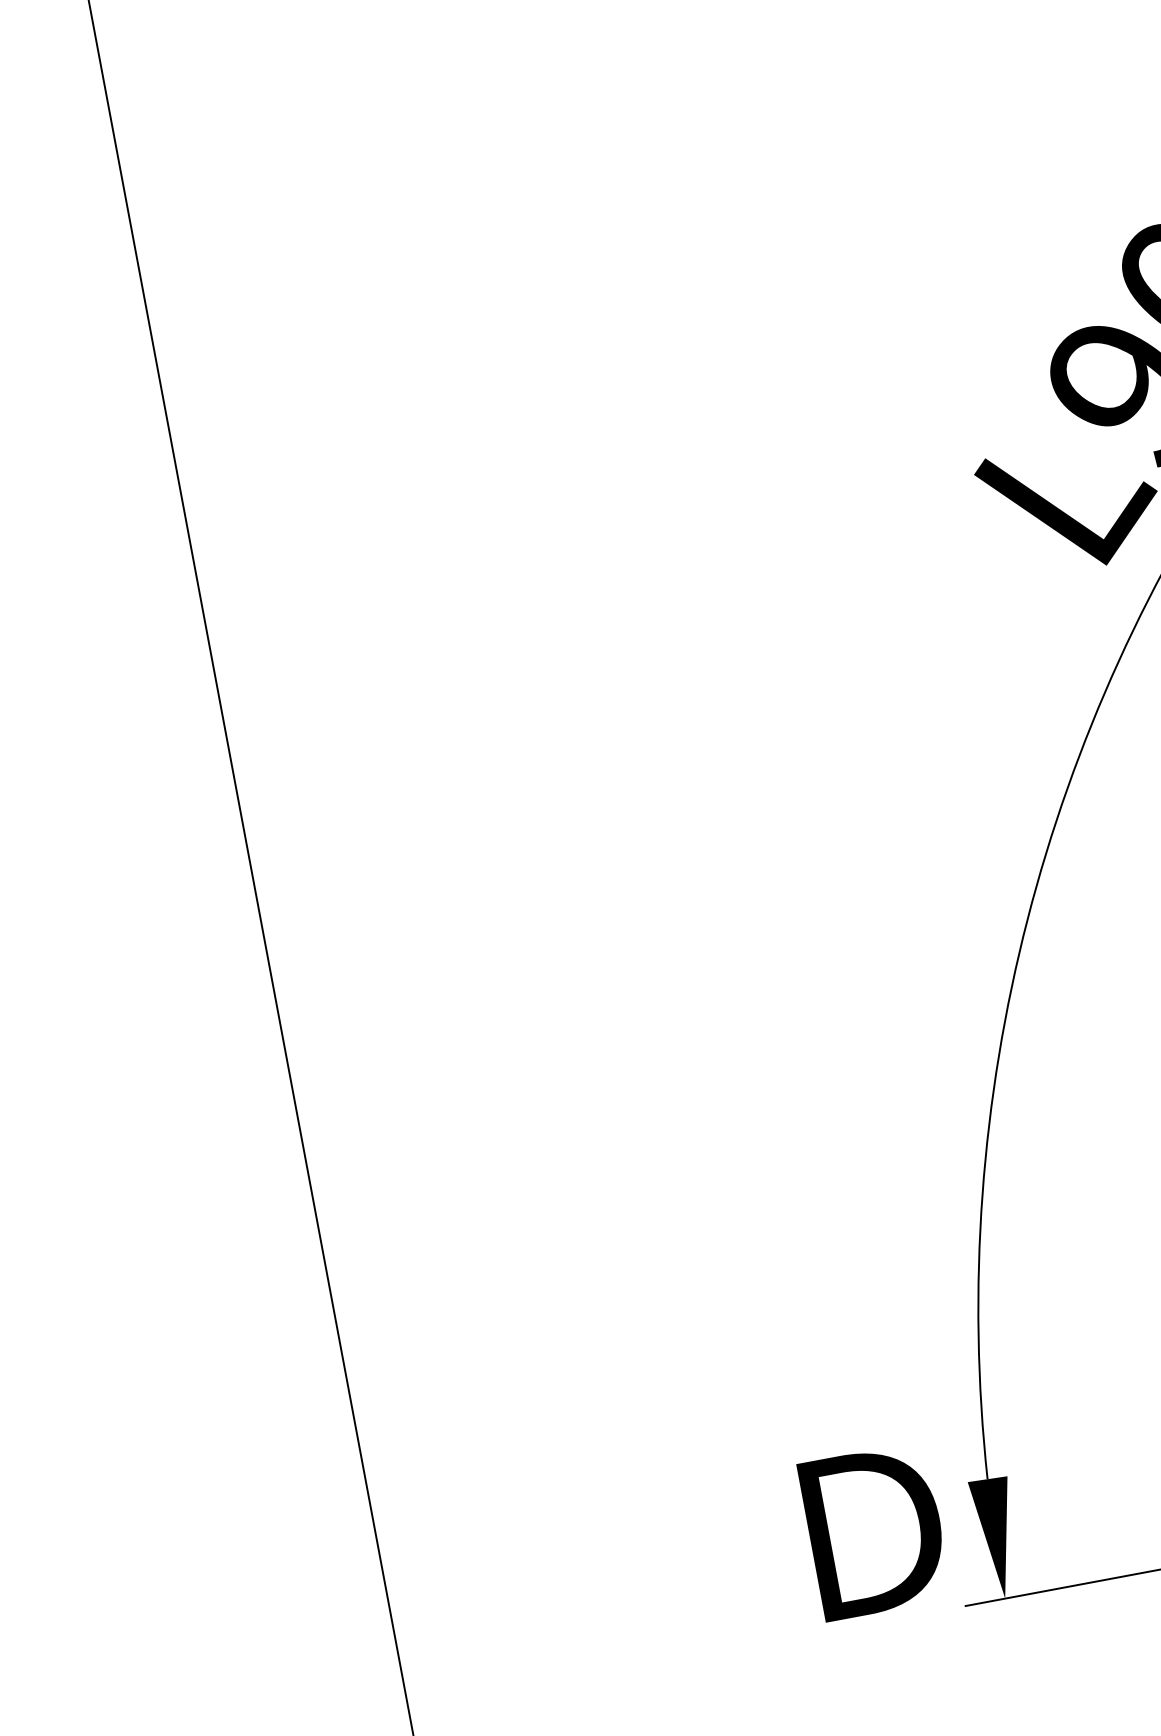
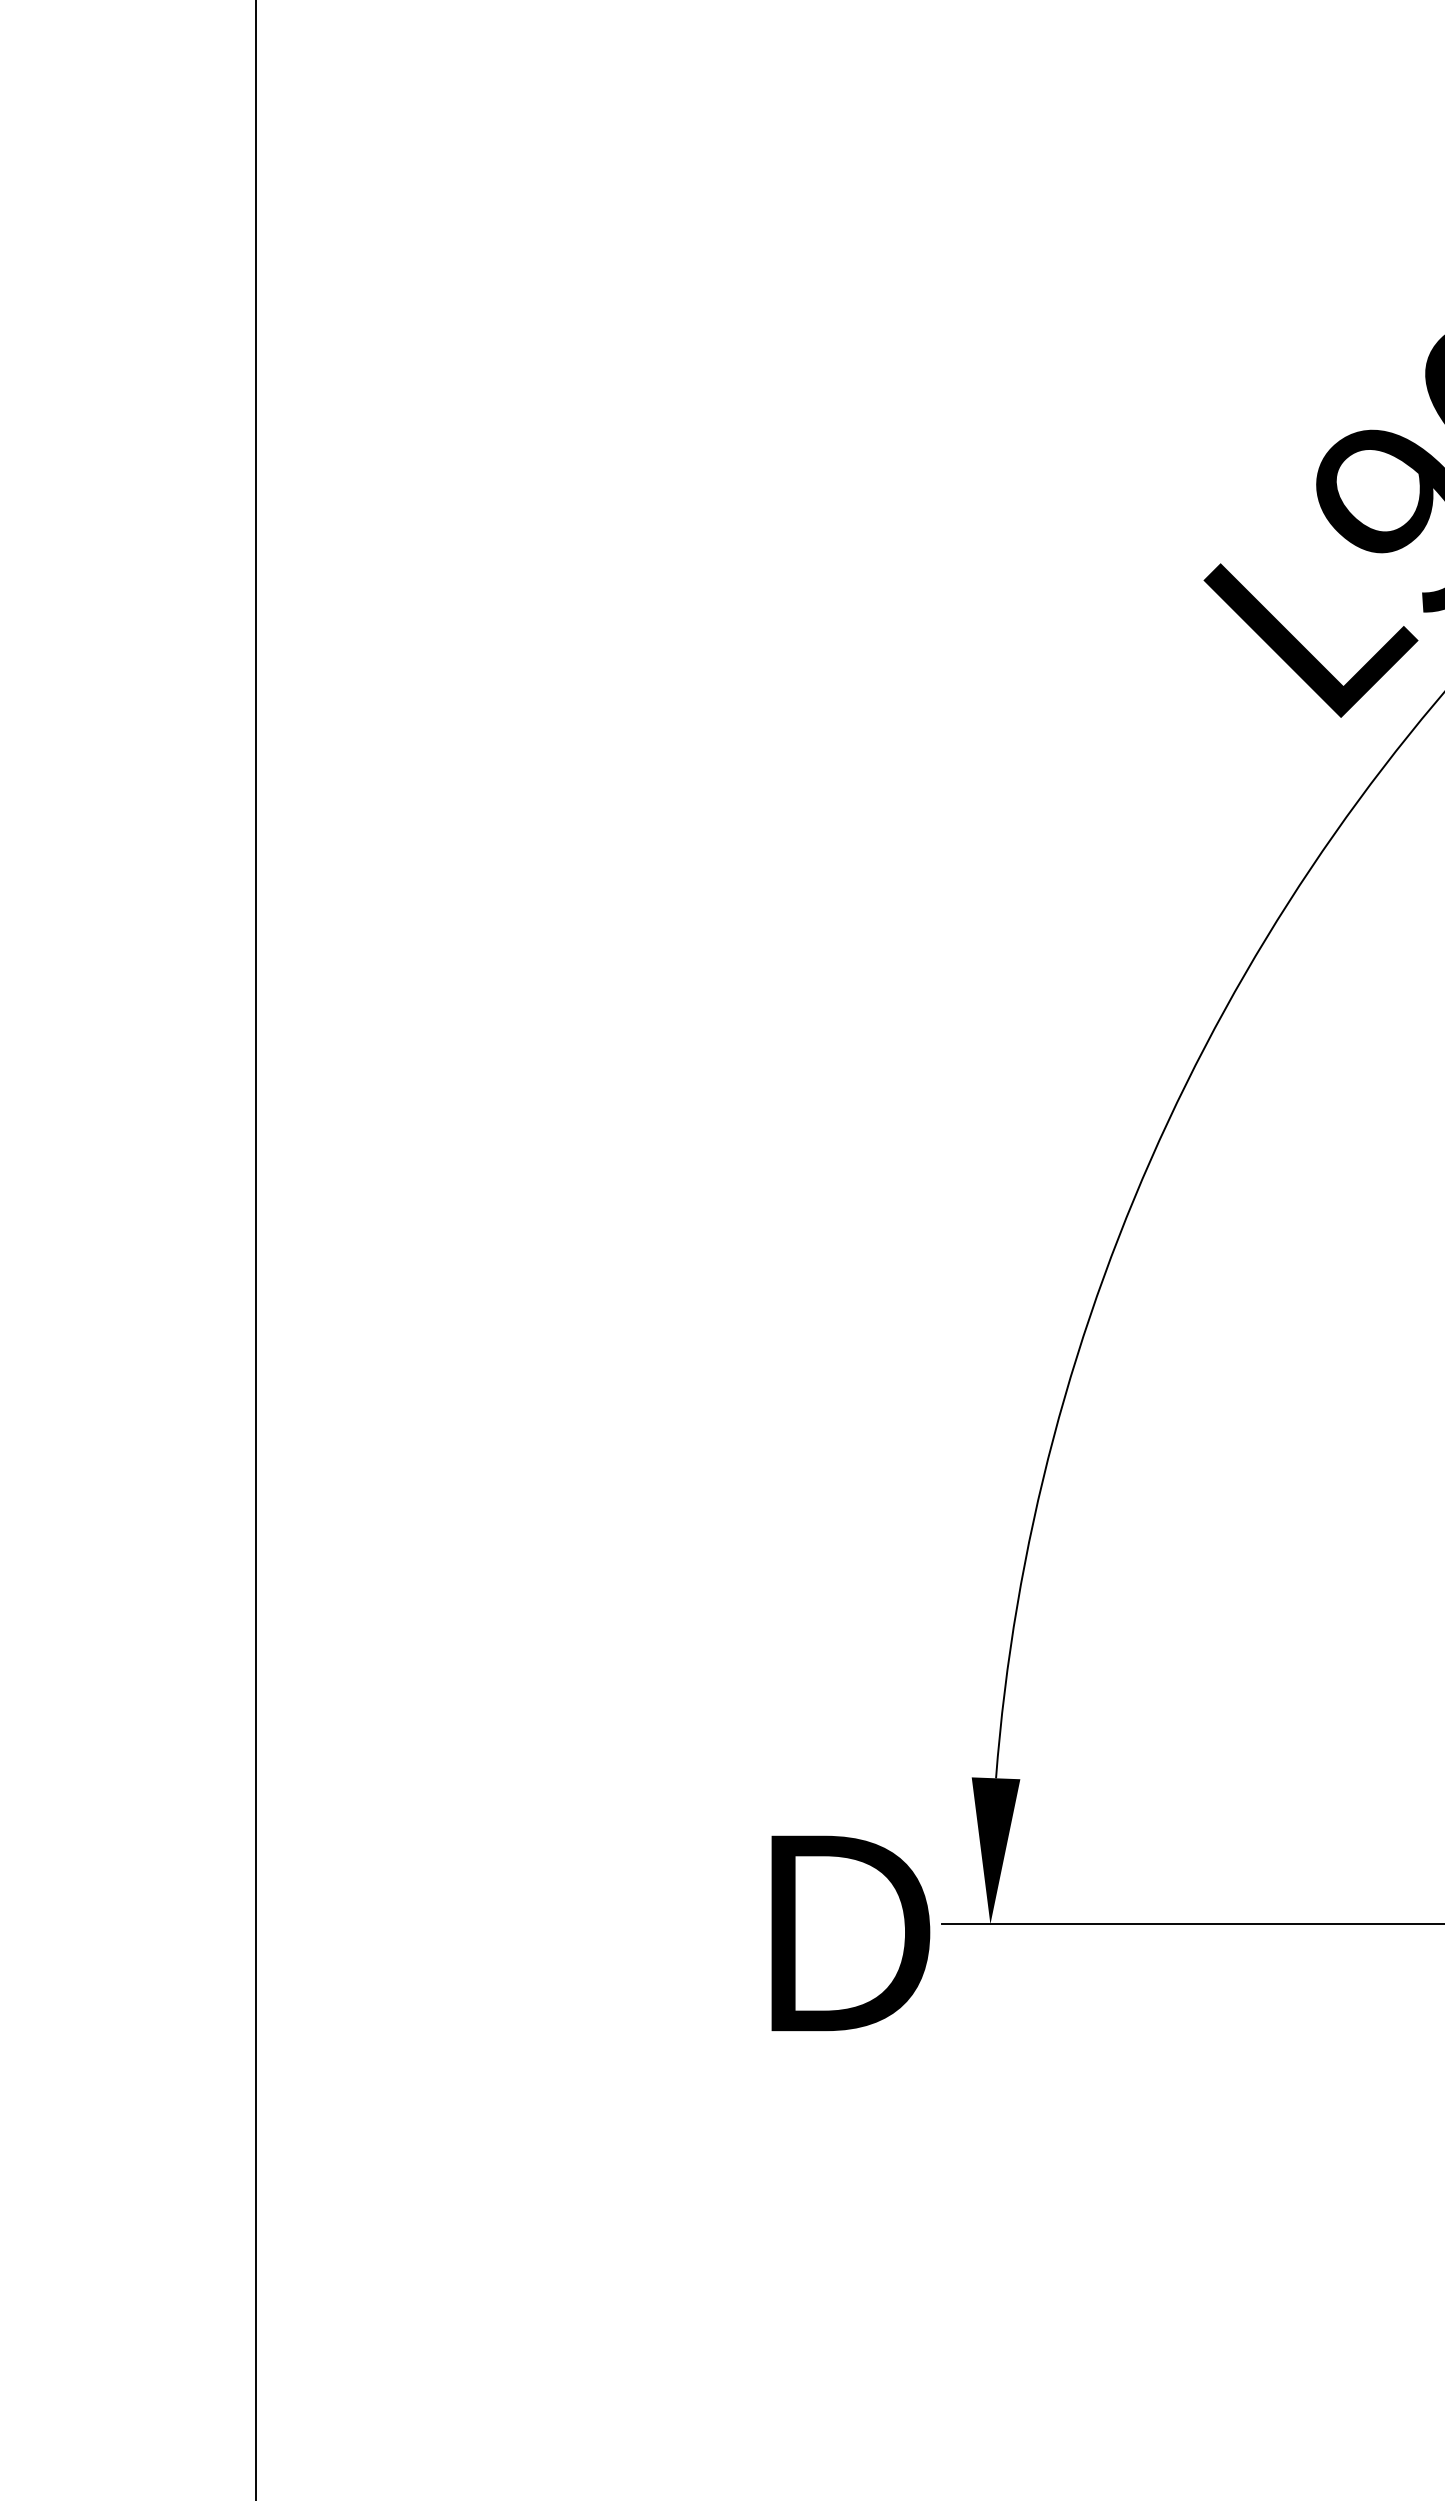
text: (875, 1531) -> (850, 1933), moved

